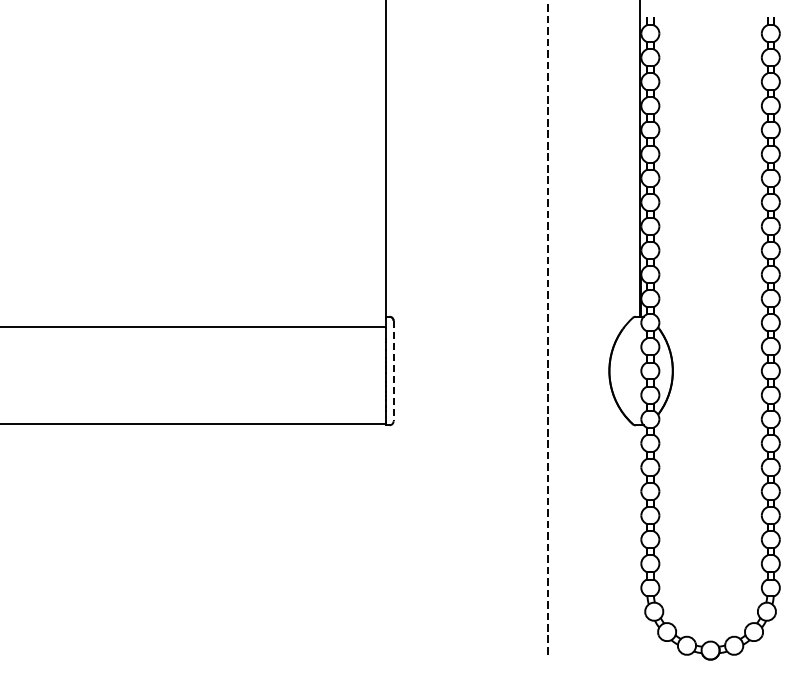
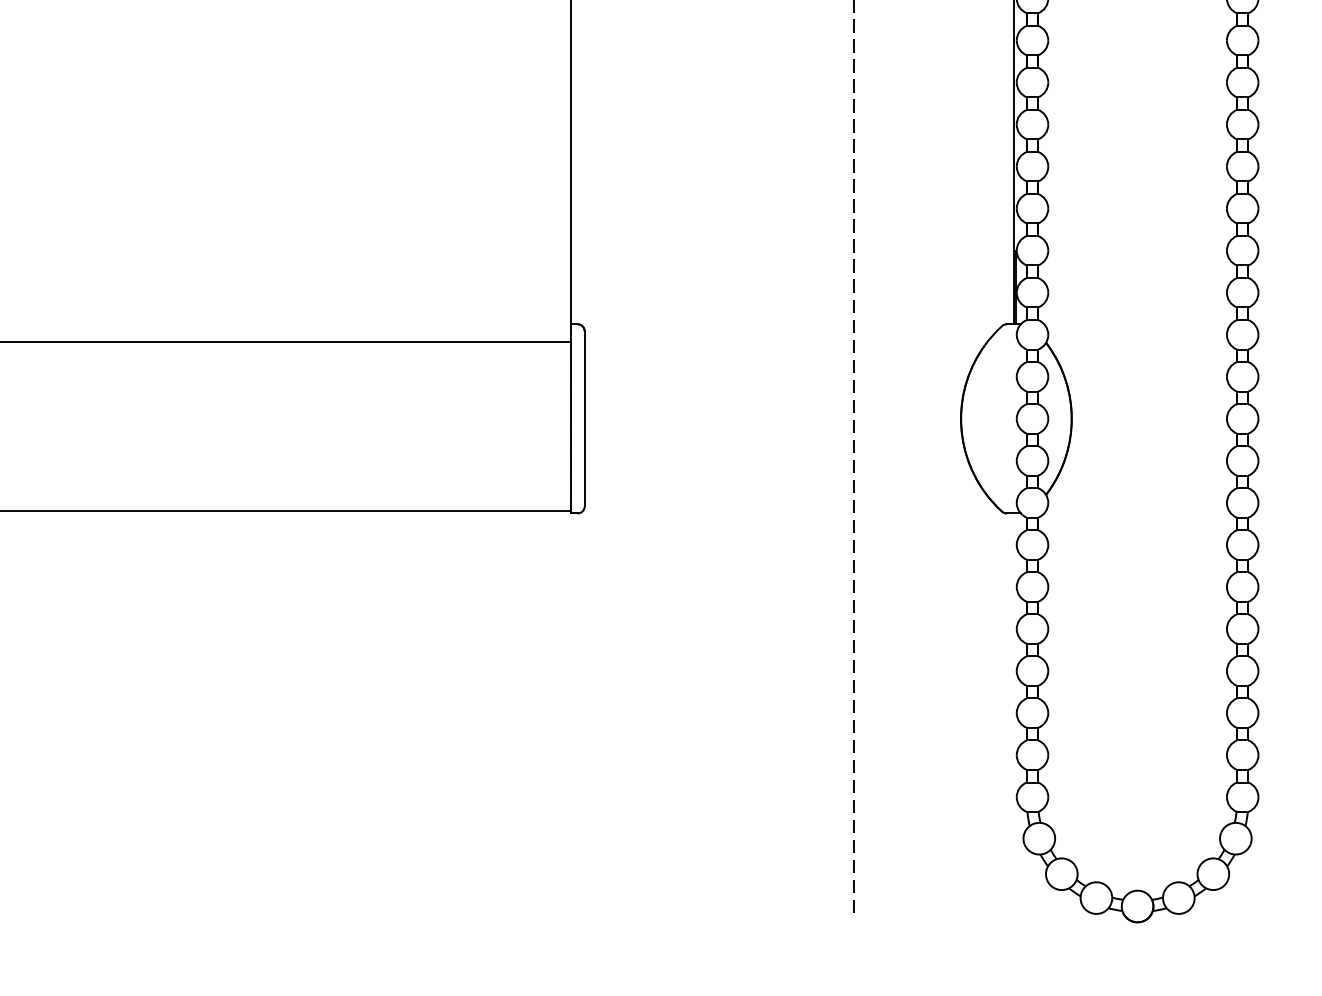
line: (393, 371) -> (584, 419), dashed -> solid

